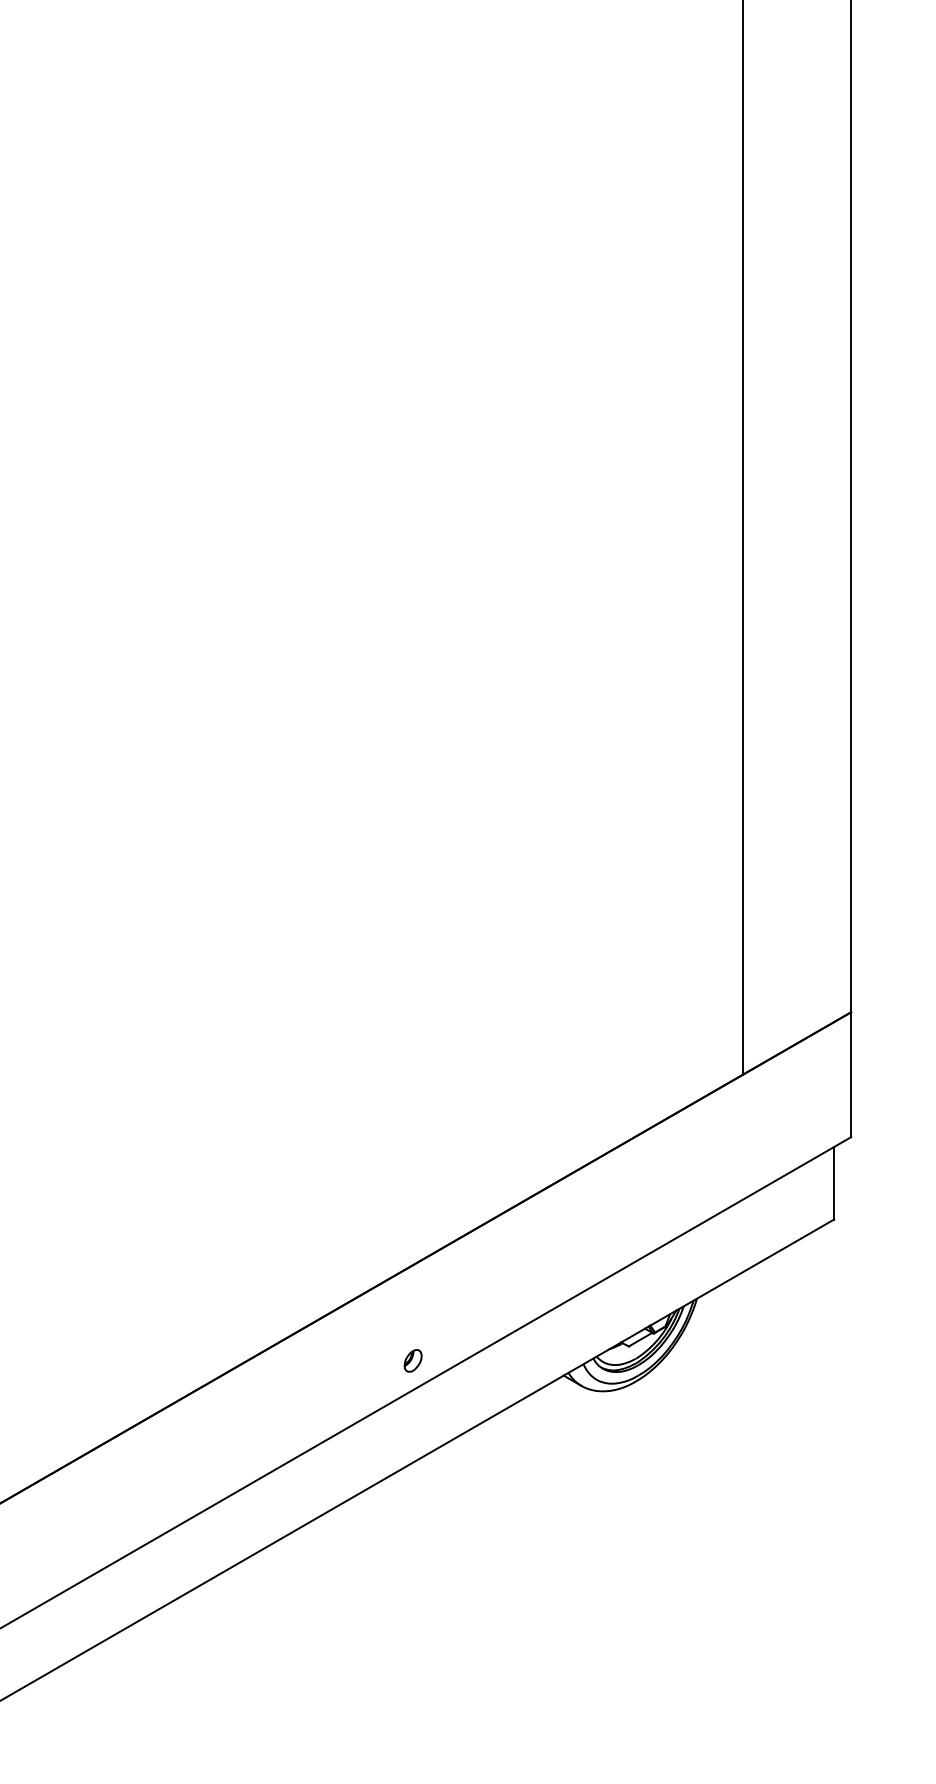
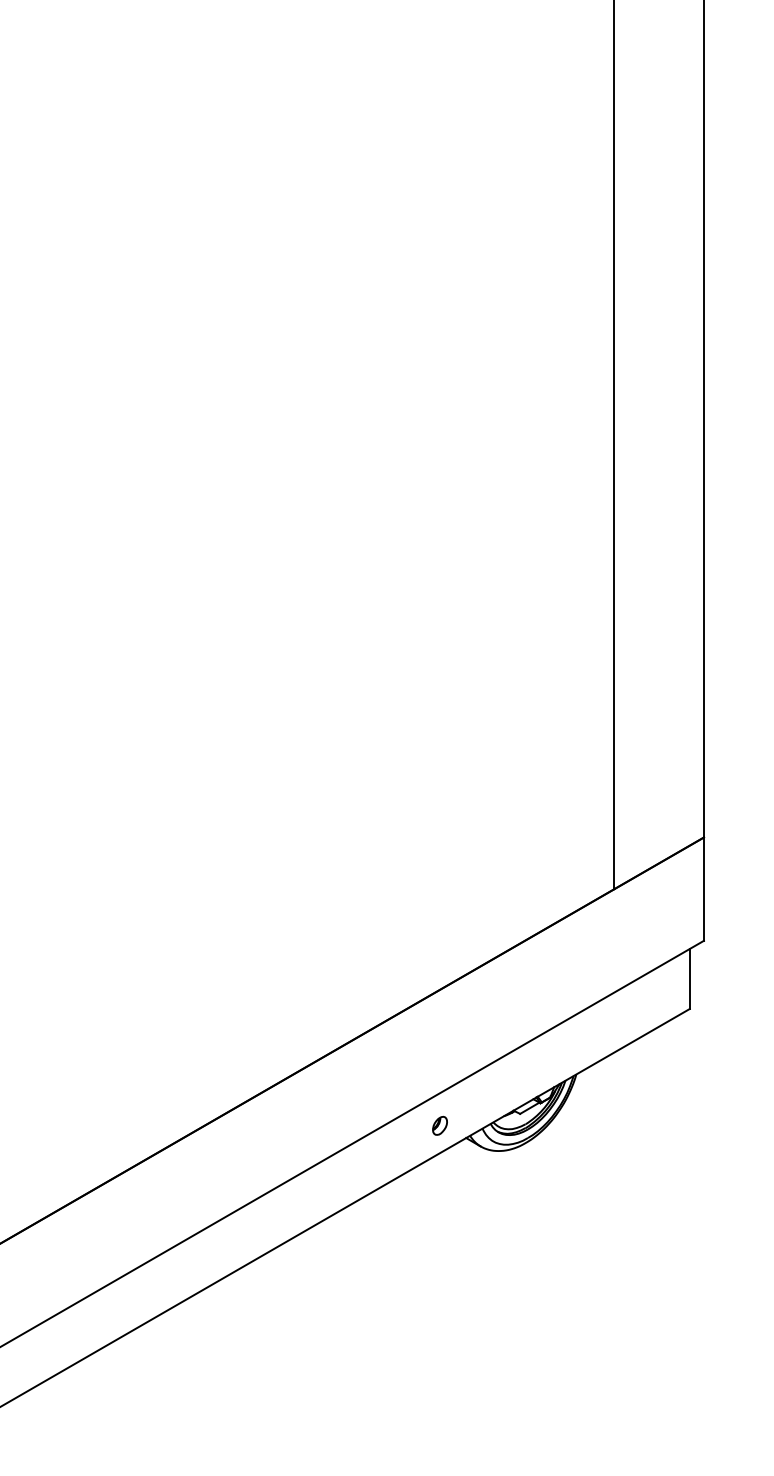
part: (412, 1360) -> (439, 1125), moved

